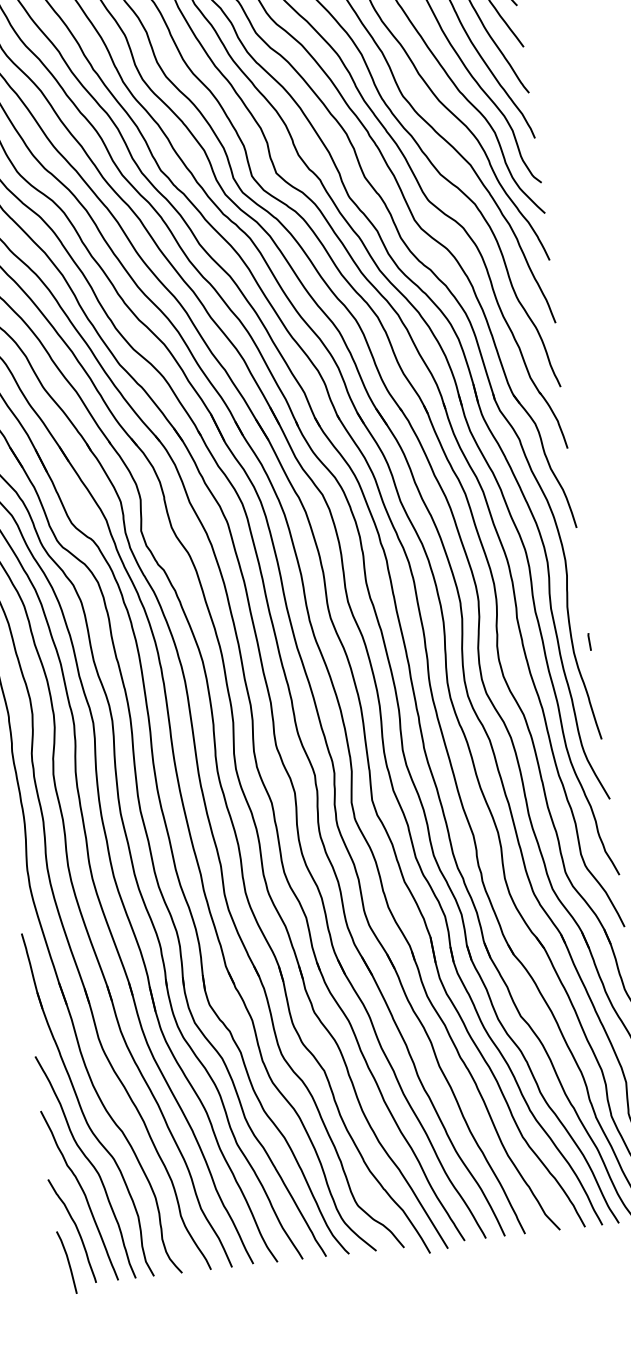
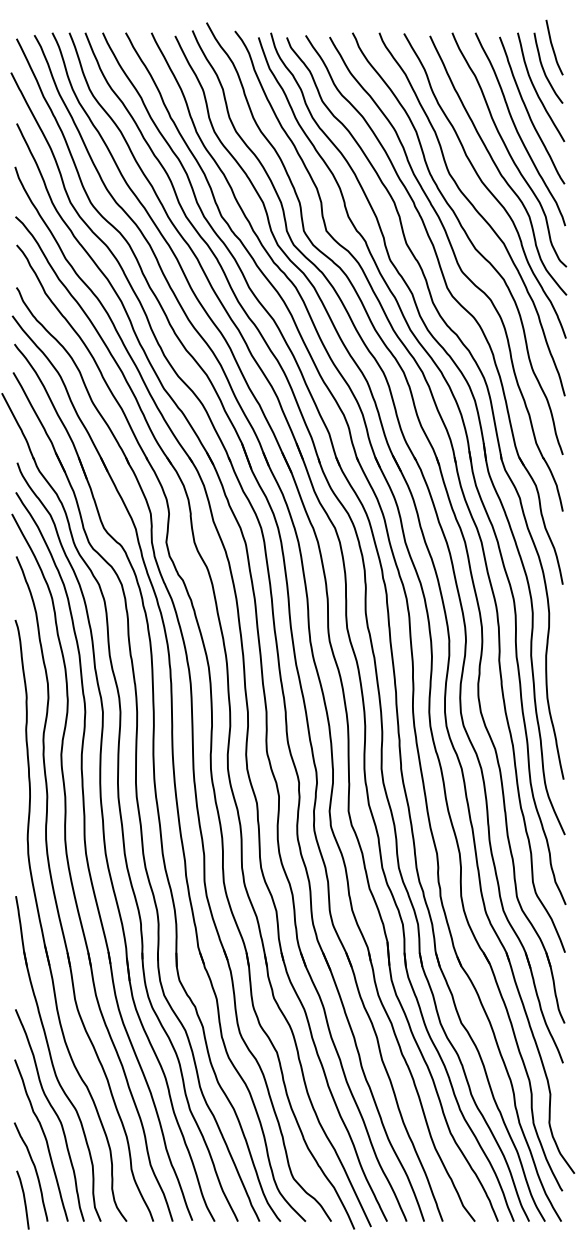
line: (589, 641) -> (562, 689), removed

